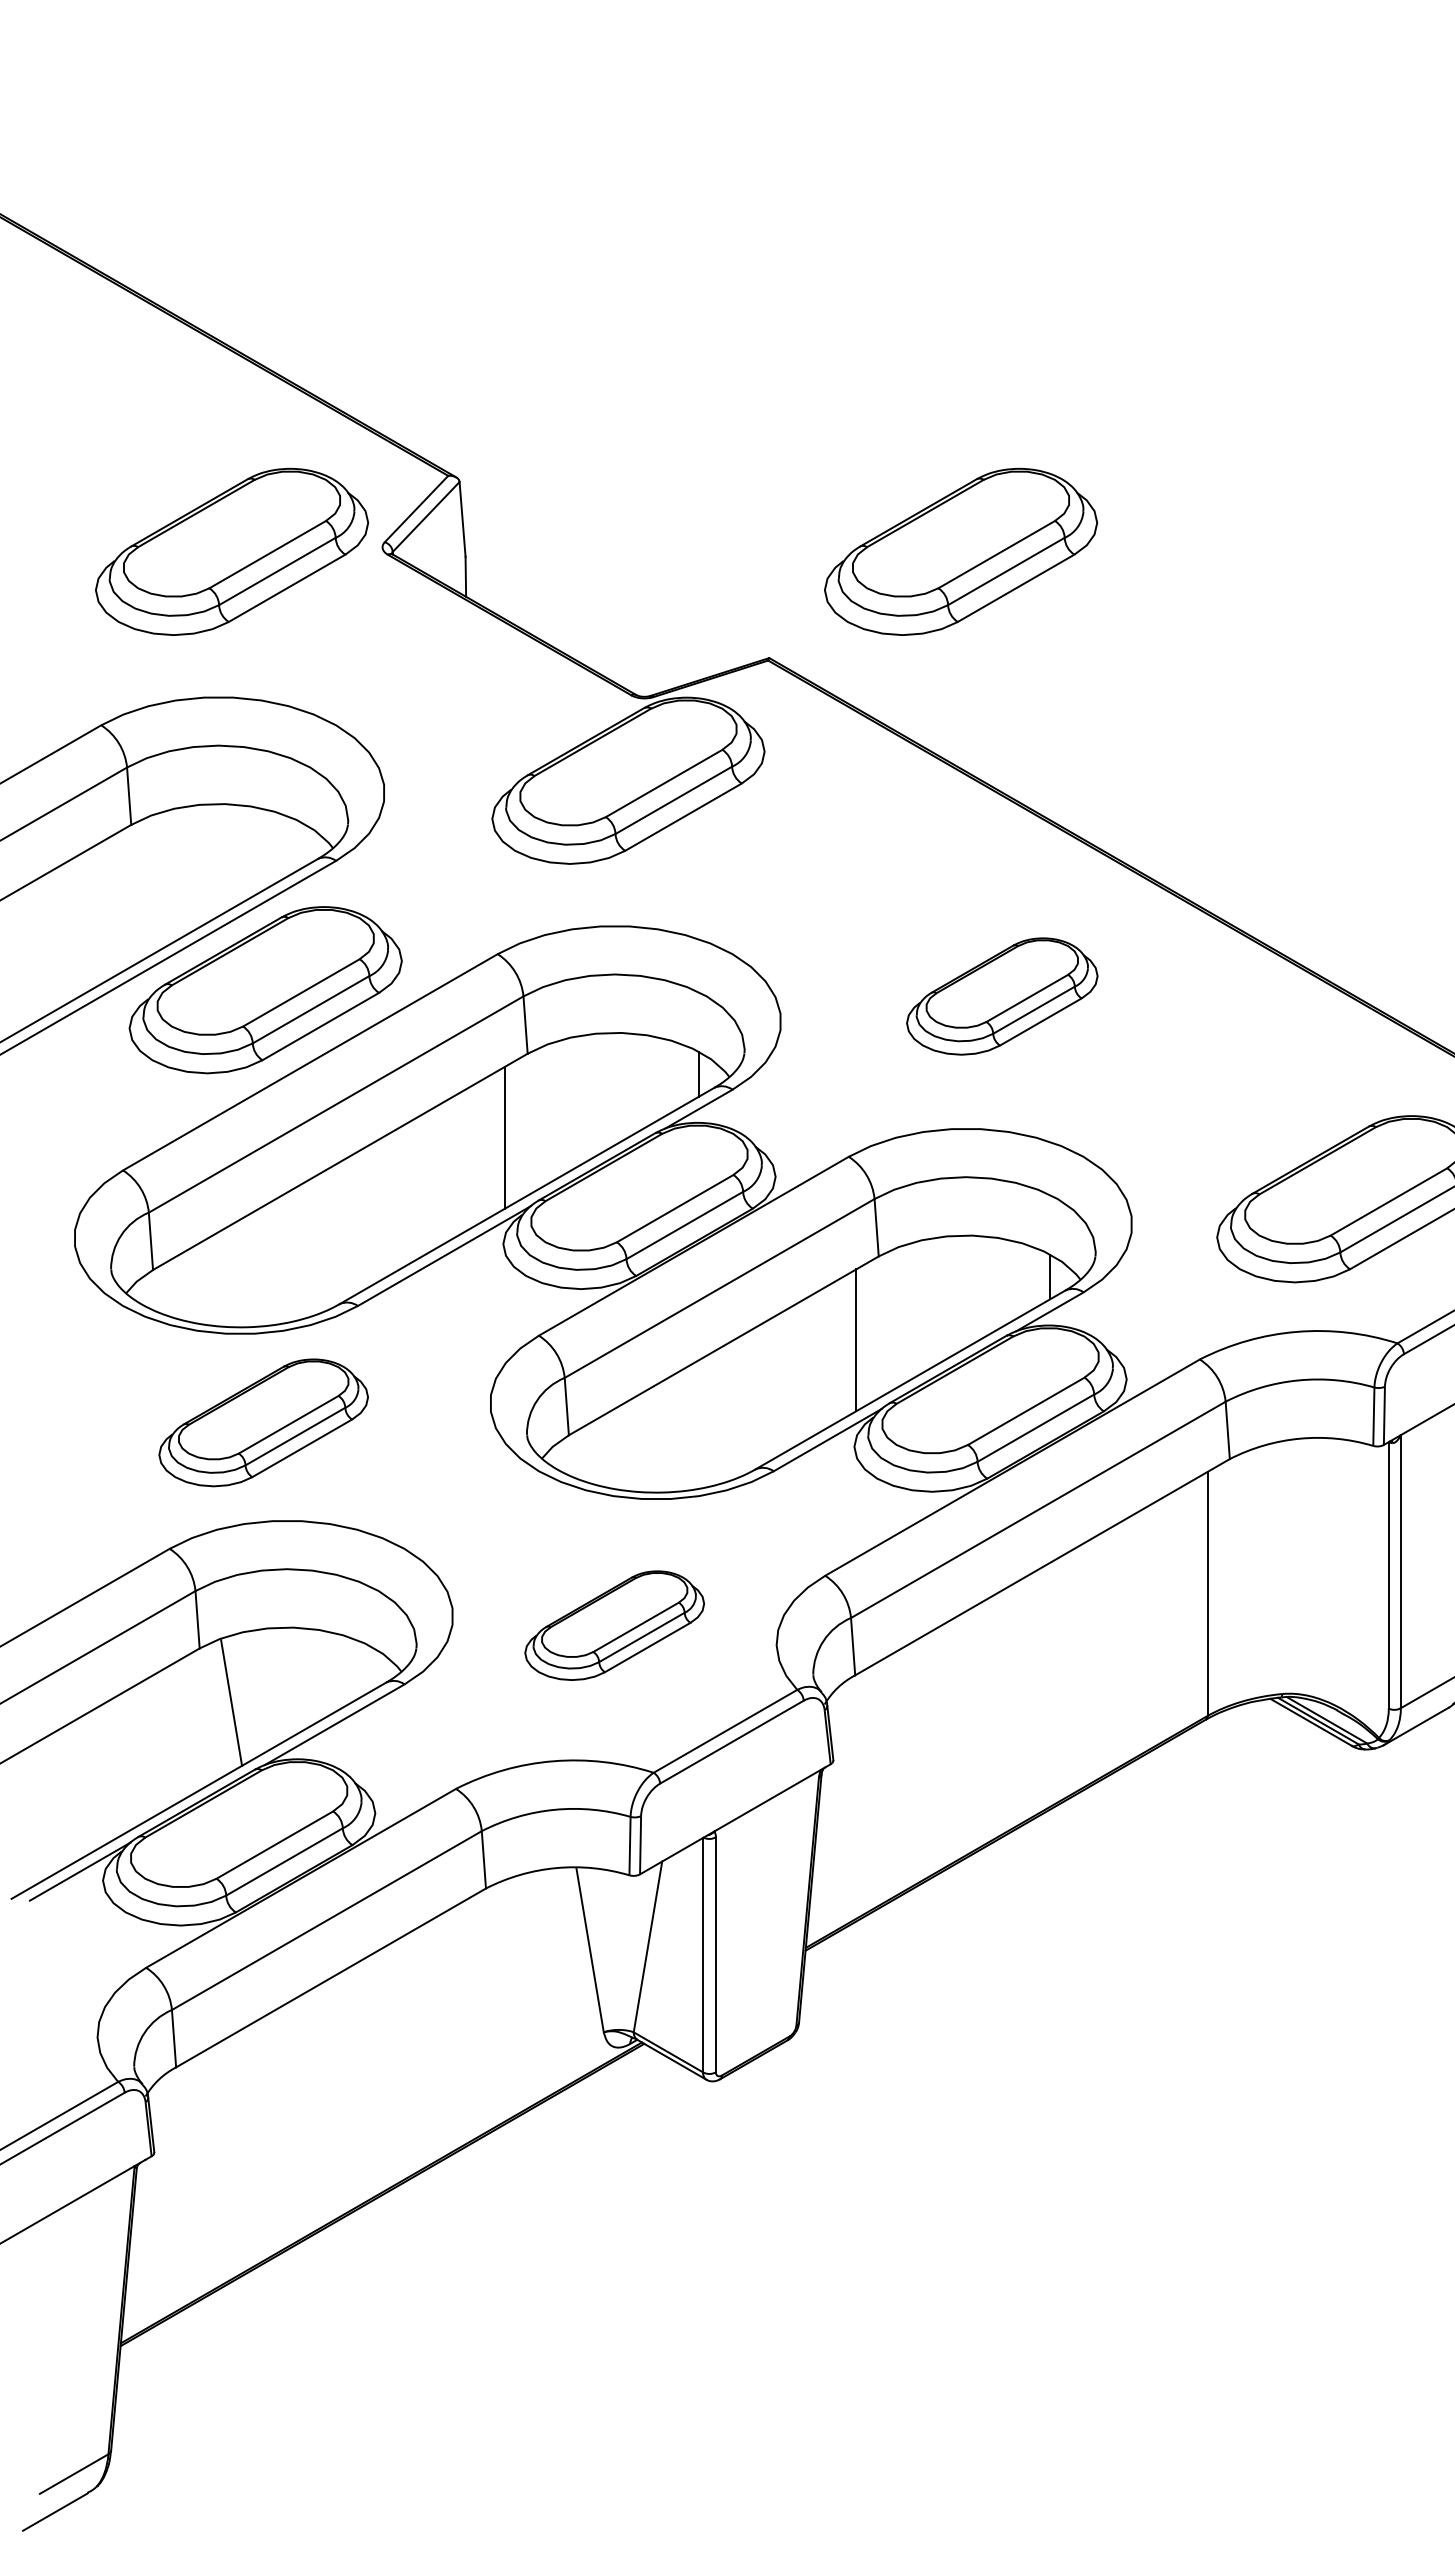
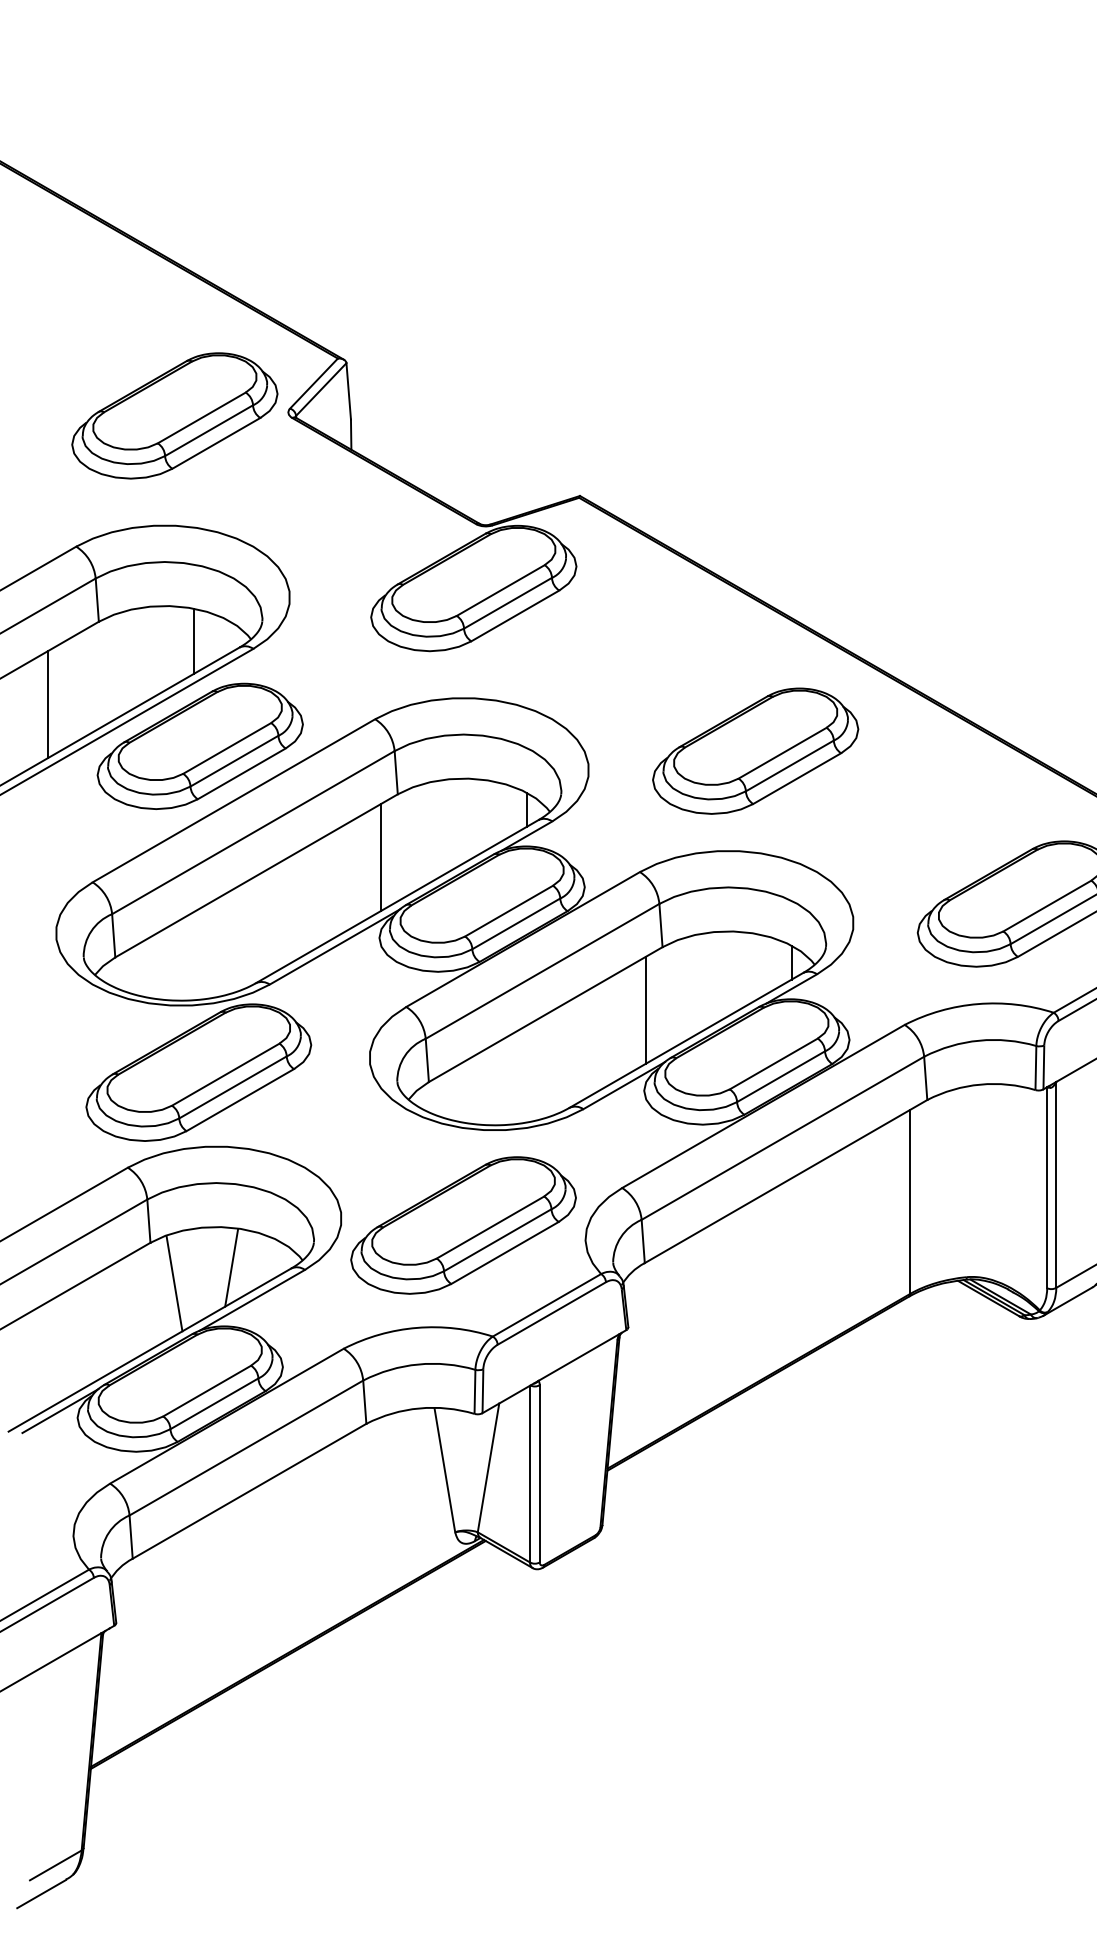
part: (961, 551) -> (724, 415), removed
line: (257, 850) -> (194, 641), added
line: (63, 934) -> (47, 704), added
part: (1002, 996) -> (755, 751), size x1.43
part: (263, 1422) -> (198, 1072), size x1.43
part: (614, 1625) -> (463, 1225), size x1.67
line: (306, 1681) -> (231, 1267), added

